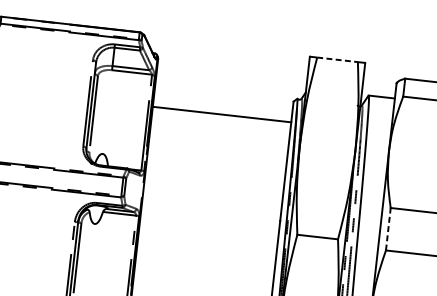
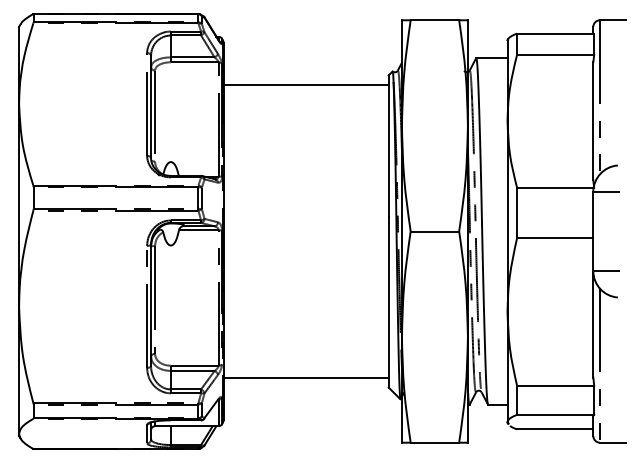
line: (338, 60) -> (435, 20), dashed -> solid
line: (221, 114) -> (305, 84), moved
line: (388, 228) -> (517, 212), dashed -> solid

